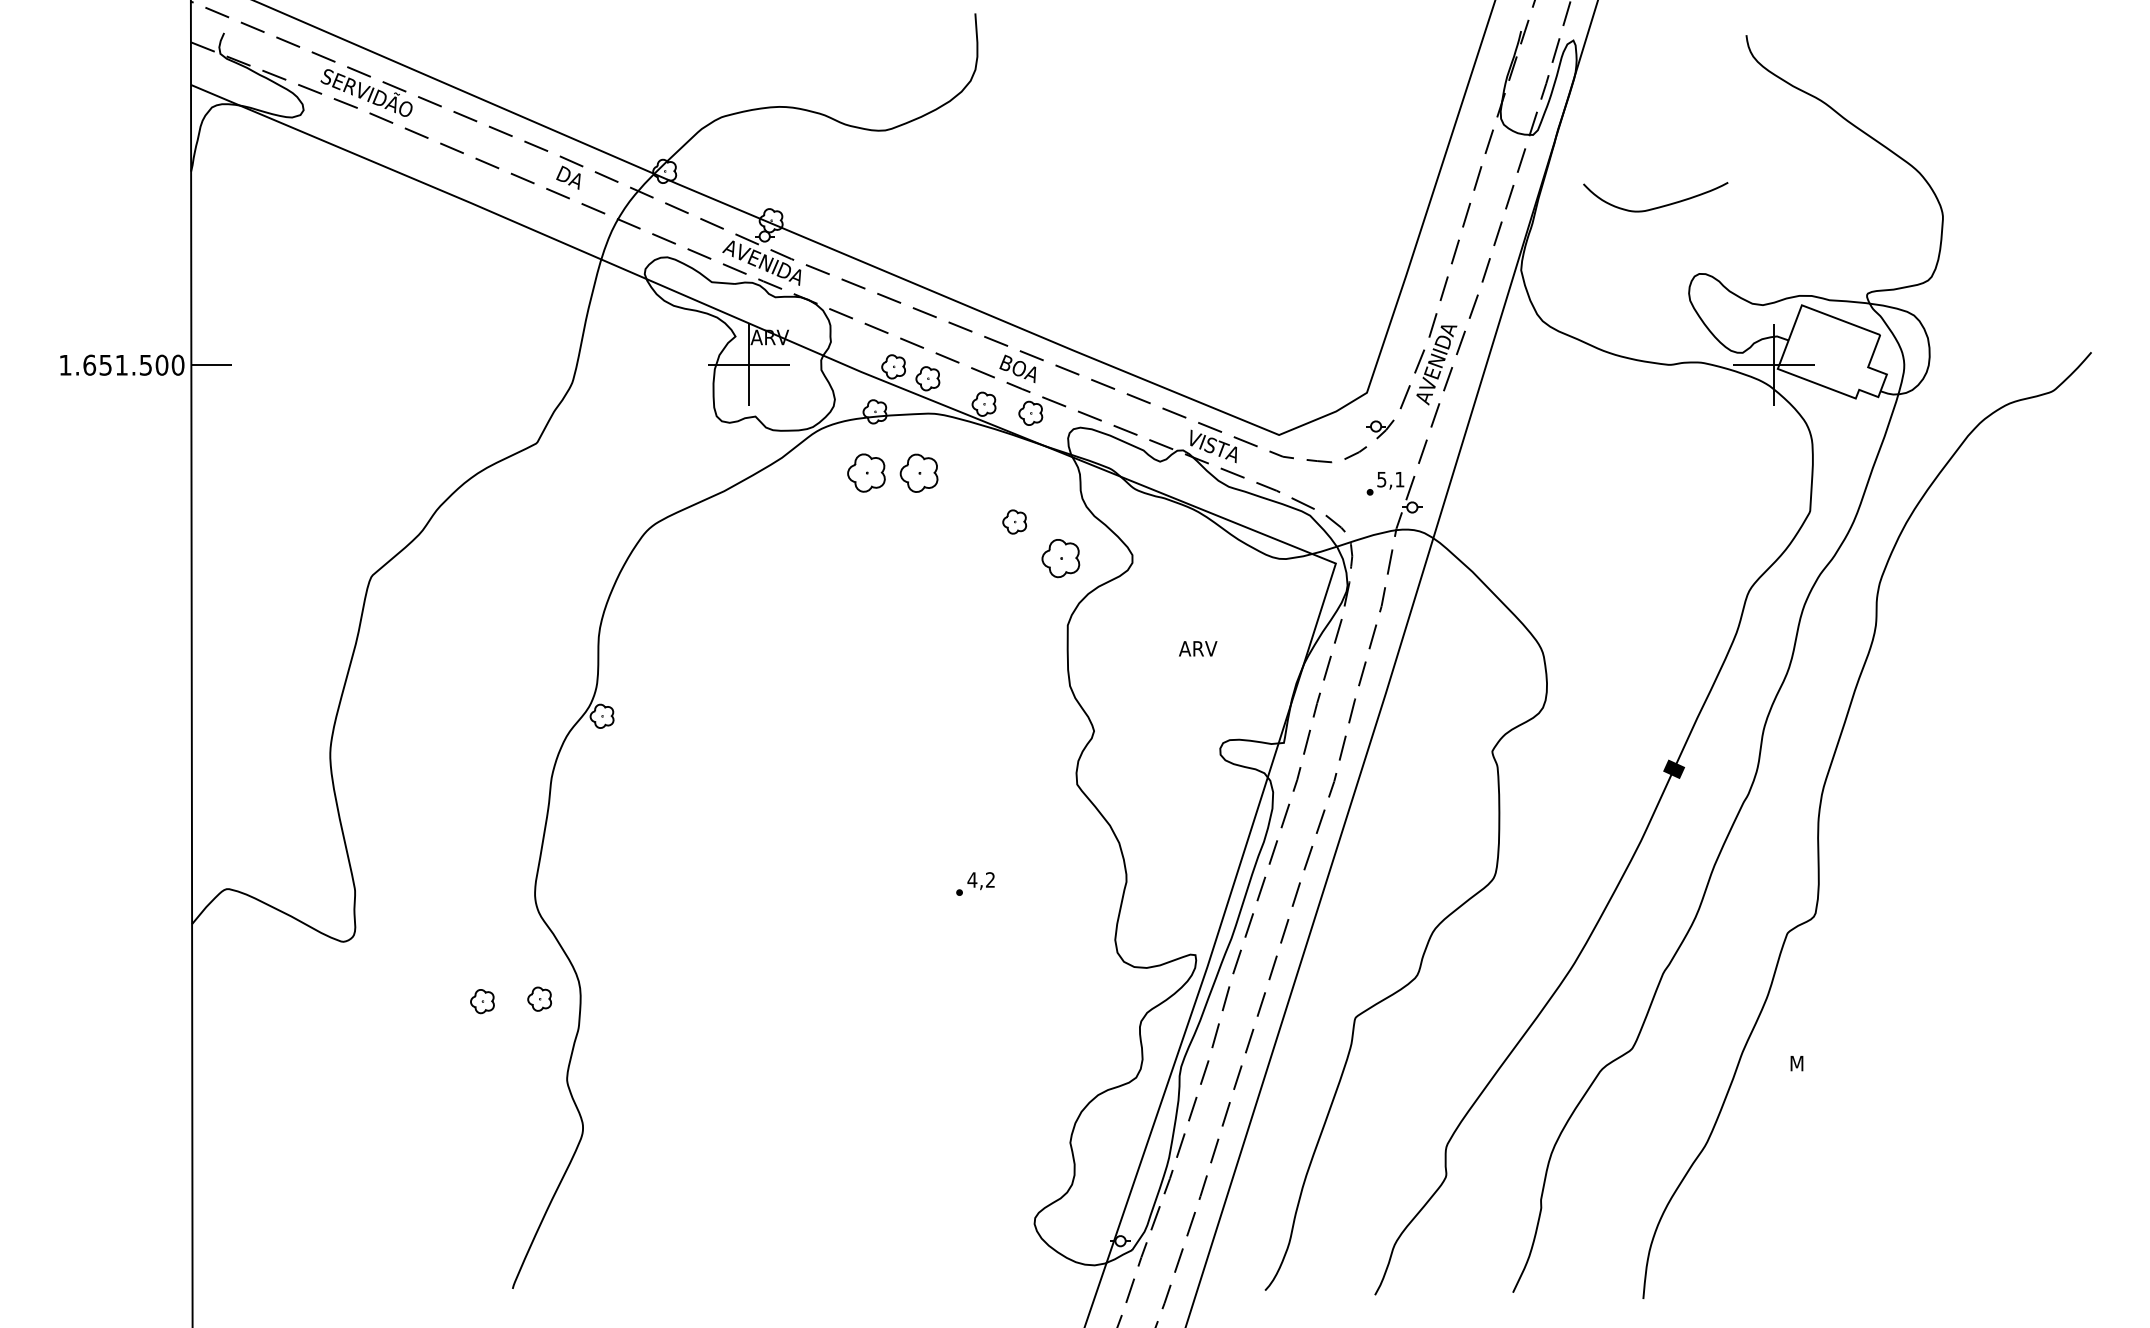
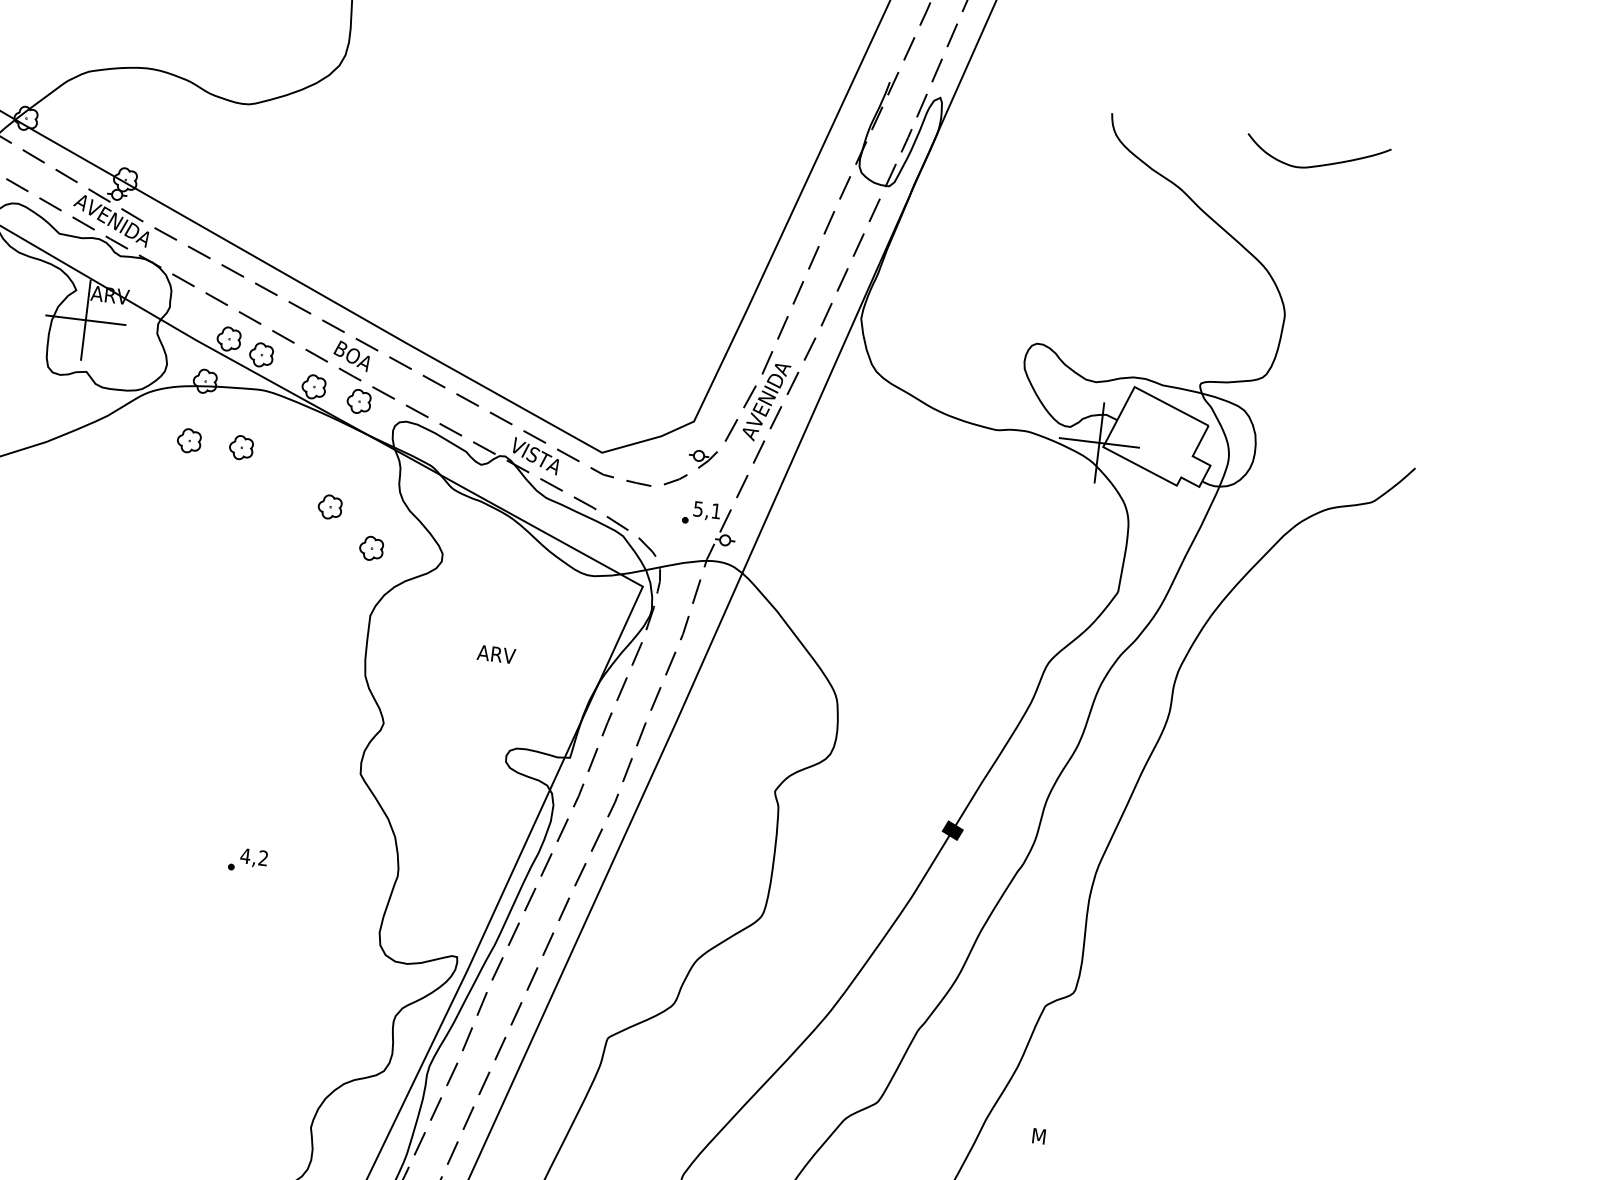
curve: (1658, 206) -> (1319, 164), moved
part: (865, 472) -> (188, 440), size x0.62
part: (918, 473) -> (240, 447), size x0.62
part: (1060, 557) -> (371, 547), size x0.62

